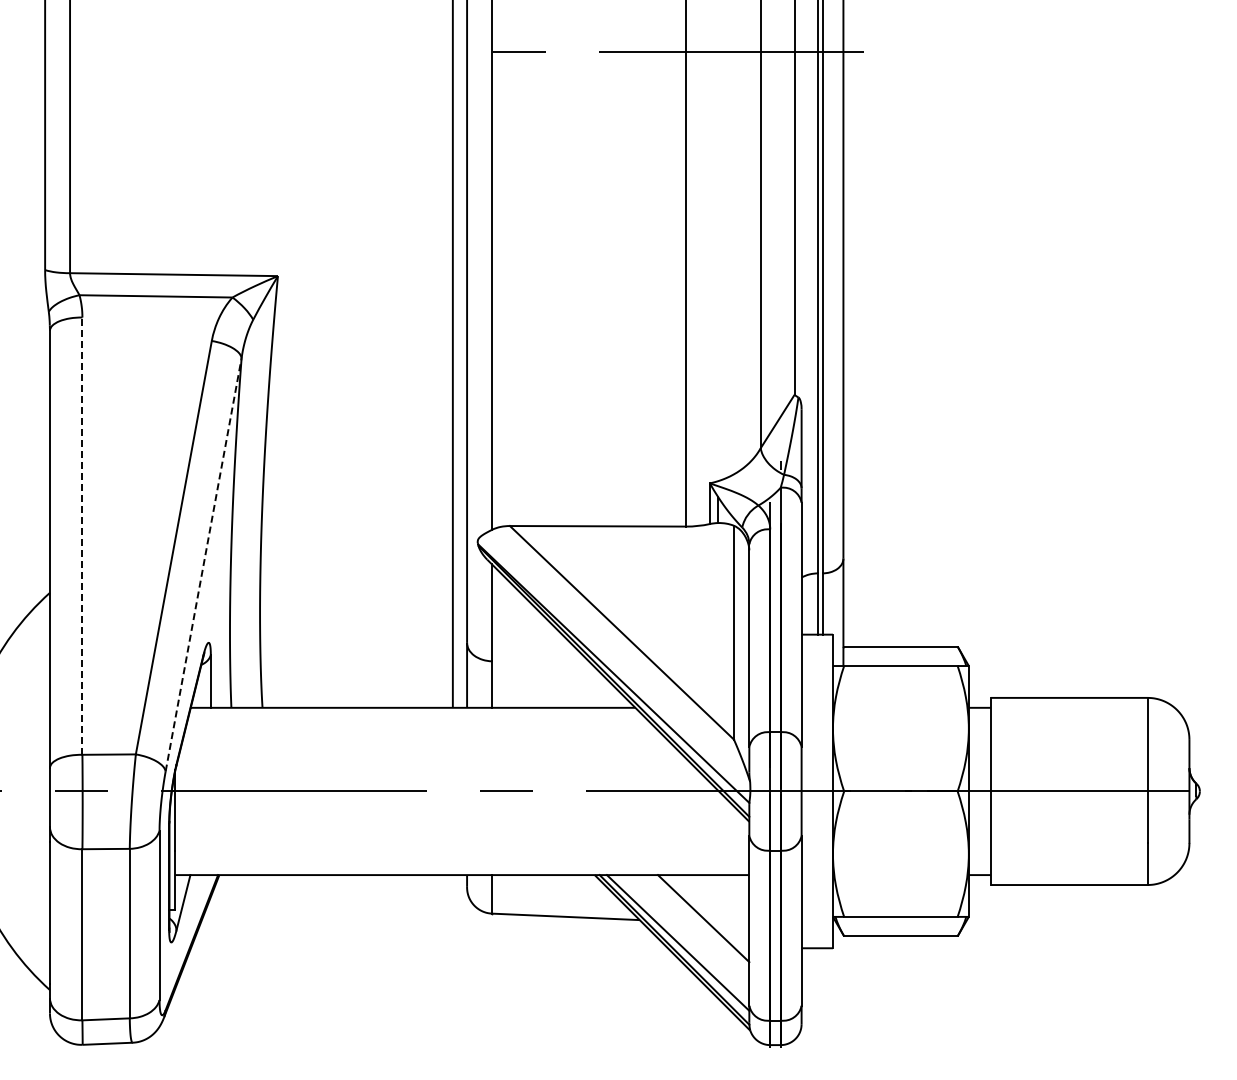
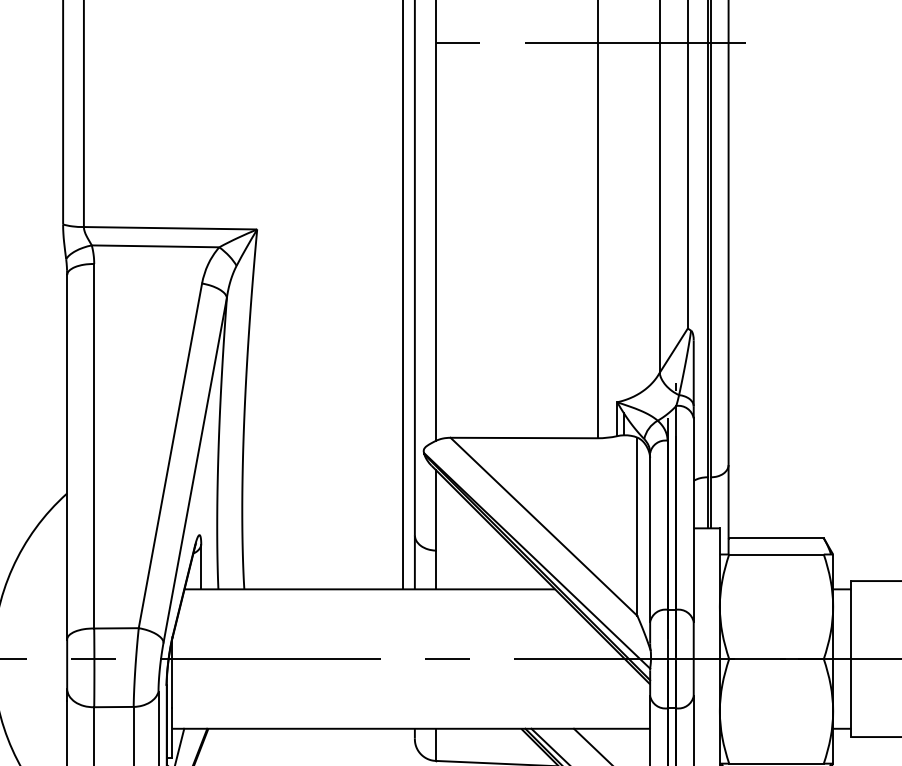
line: (82, 536) -> (94, 446), dashed -> solid
line: (203, 564) -> (195, 469), dashed -> solid

